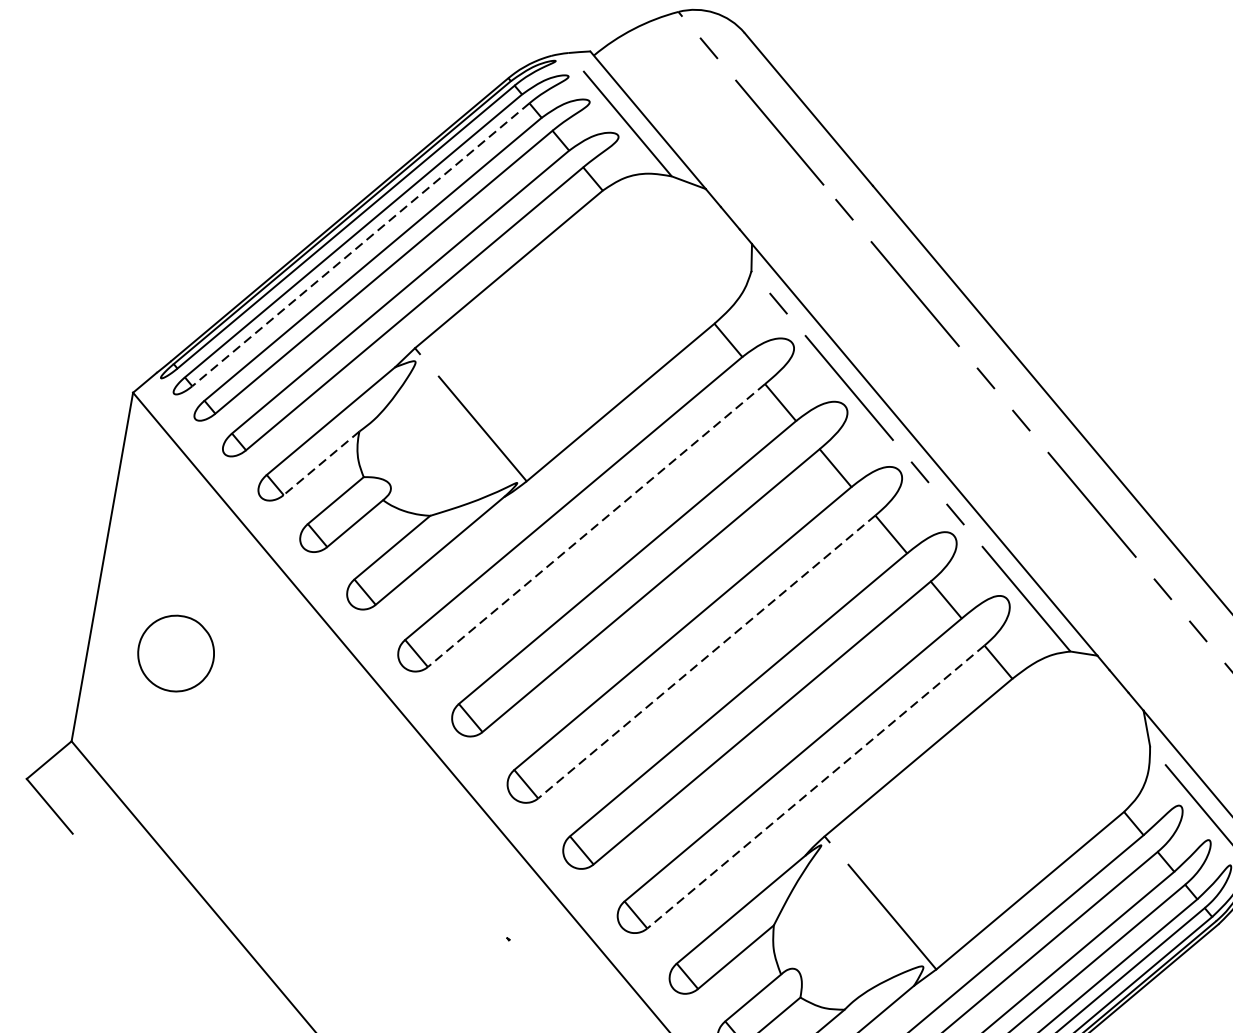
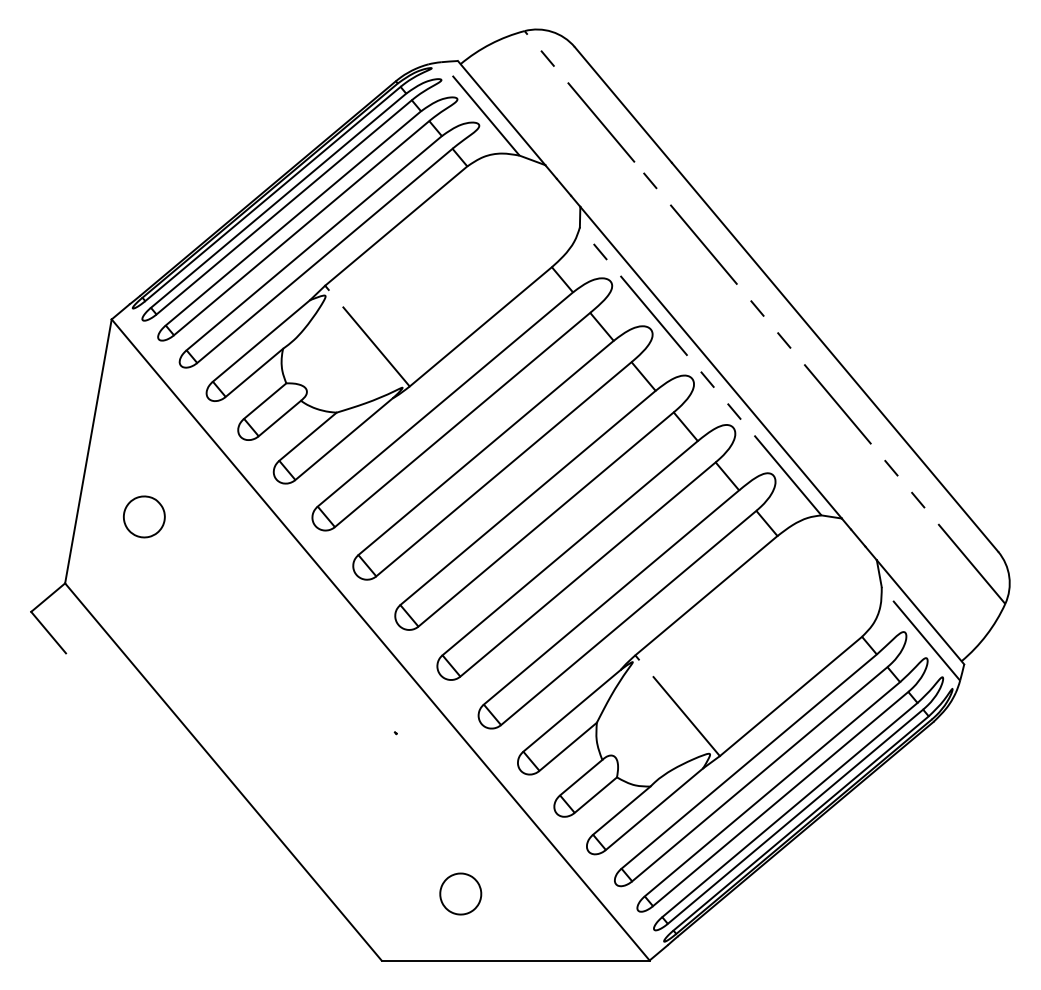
line: (361, 244) -> (284, 207), dashed -> solid
line: (321, 464) -> (254, 373), dashed -> solid
line: (596, 524) -> (462, 419), dashed -> solid
part: (176, 653) -> (144, 516), size x0.71
line: (707, 656) -> (546, 519), dashed -> solid
line: (815, 786) -> (628, 617), dashed -> solid

